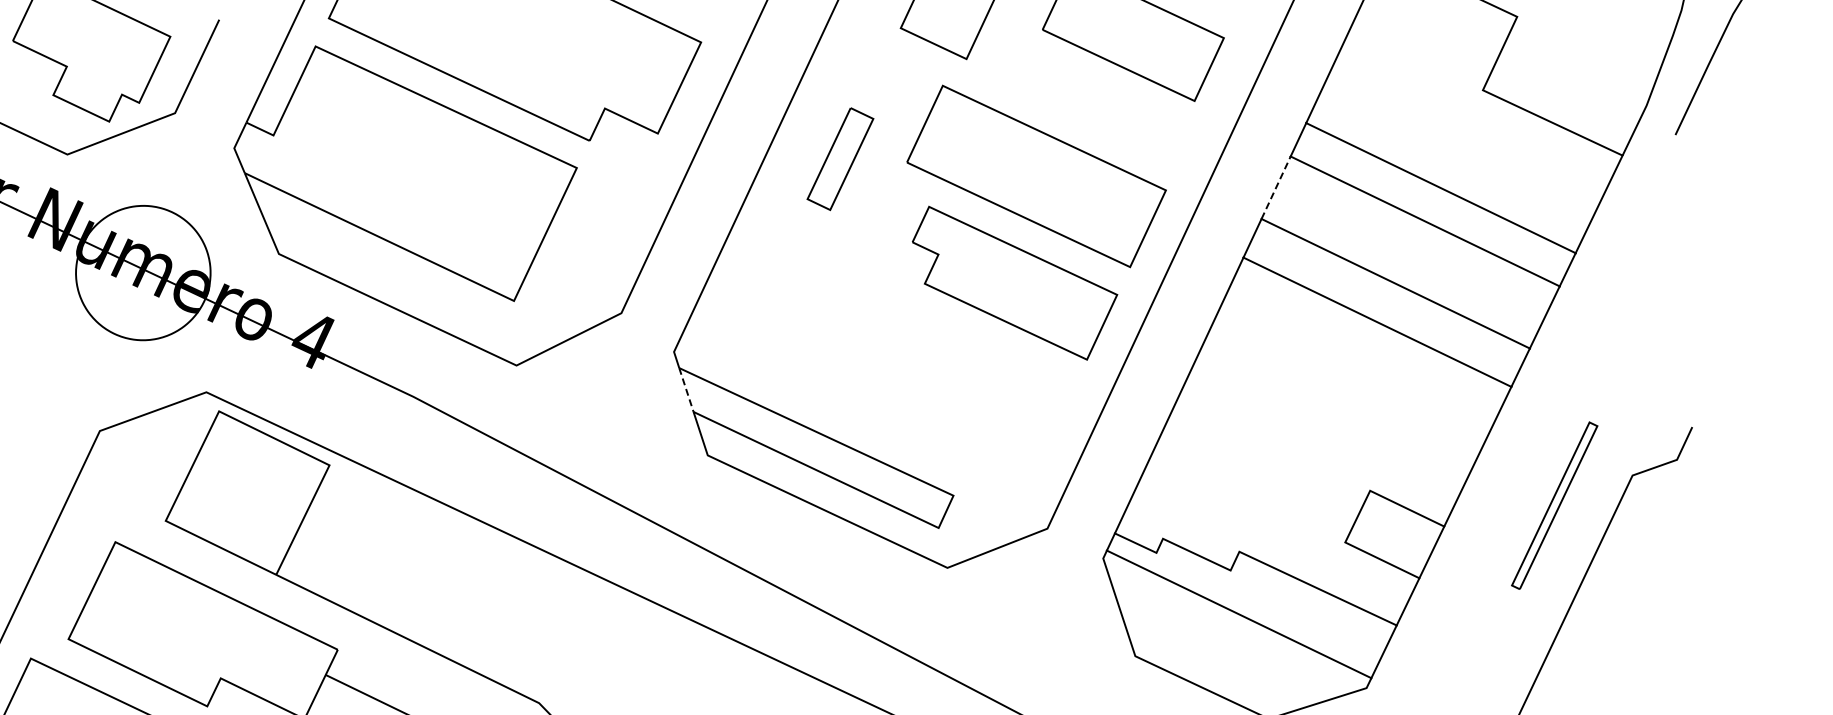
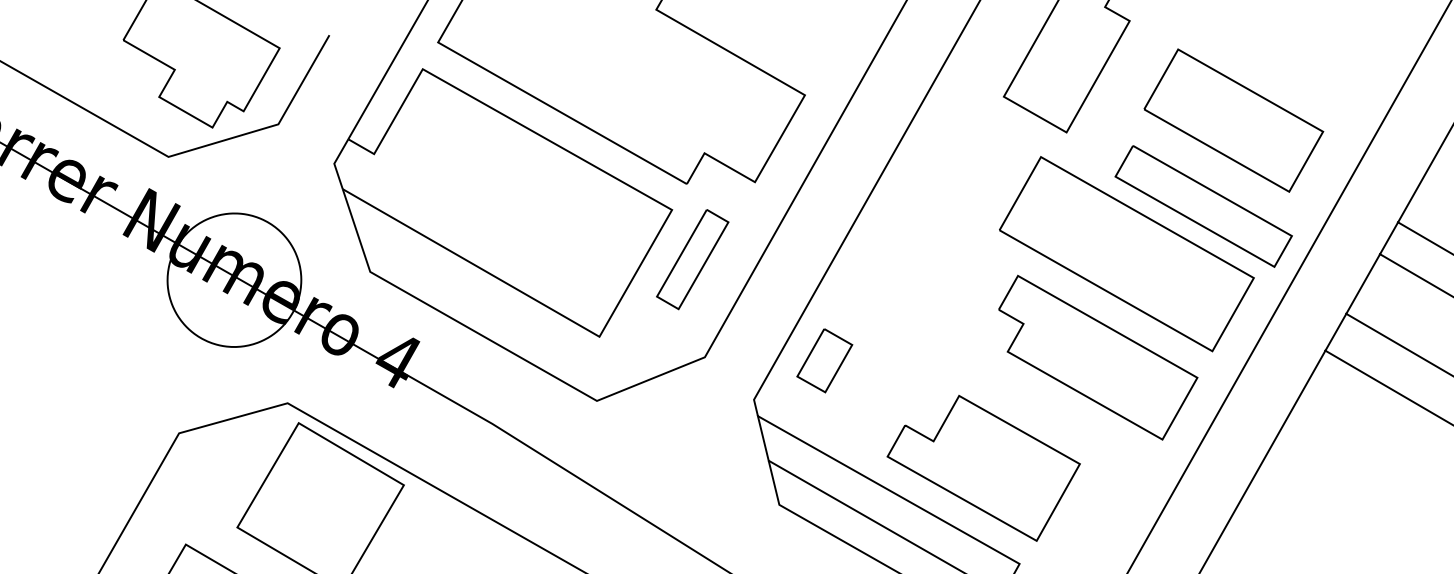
part: (1109, 122) -> (1203, 206), added
part: (840, 159) -> (692, 259), moved
line: (1276, 187) -> (1363, 283), dashed -> solid
part: (741, 306) -> (824, 359), added
line: (686, 390) -> (763, 438), dashed -> solid
part: (909, 401) -> (983, 467), added

